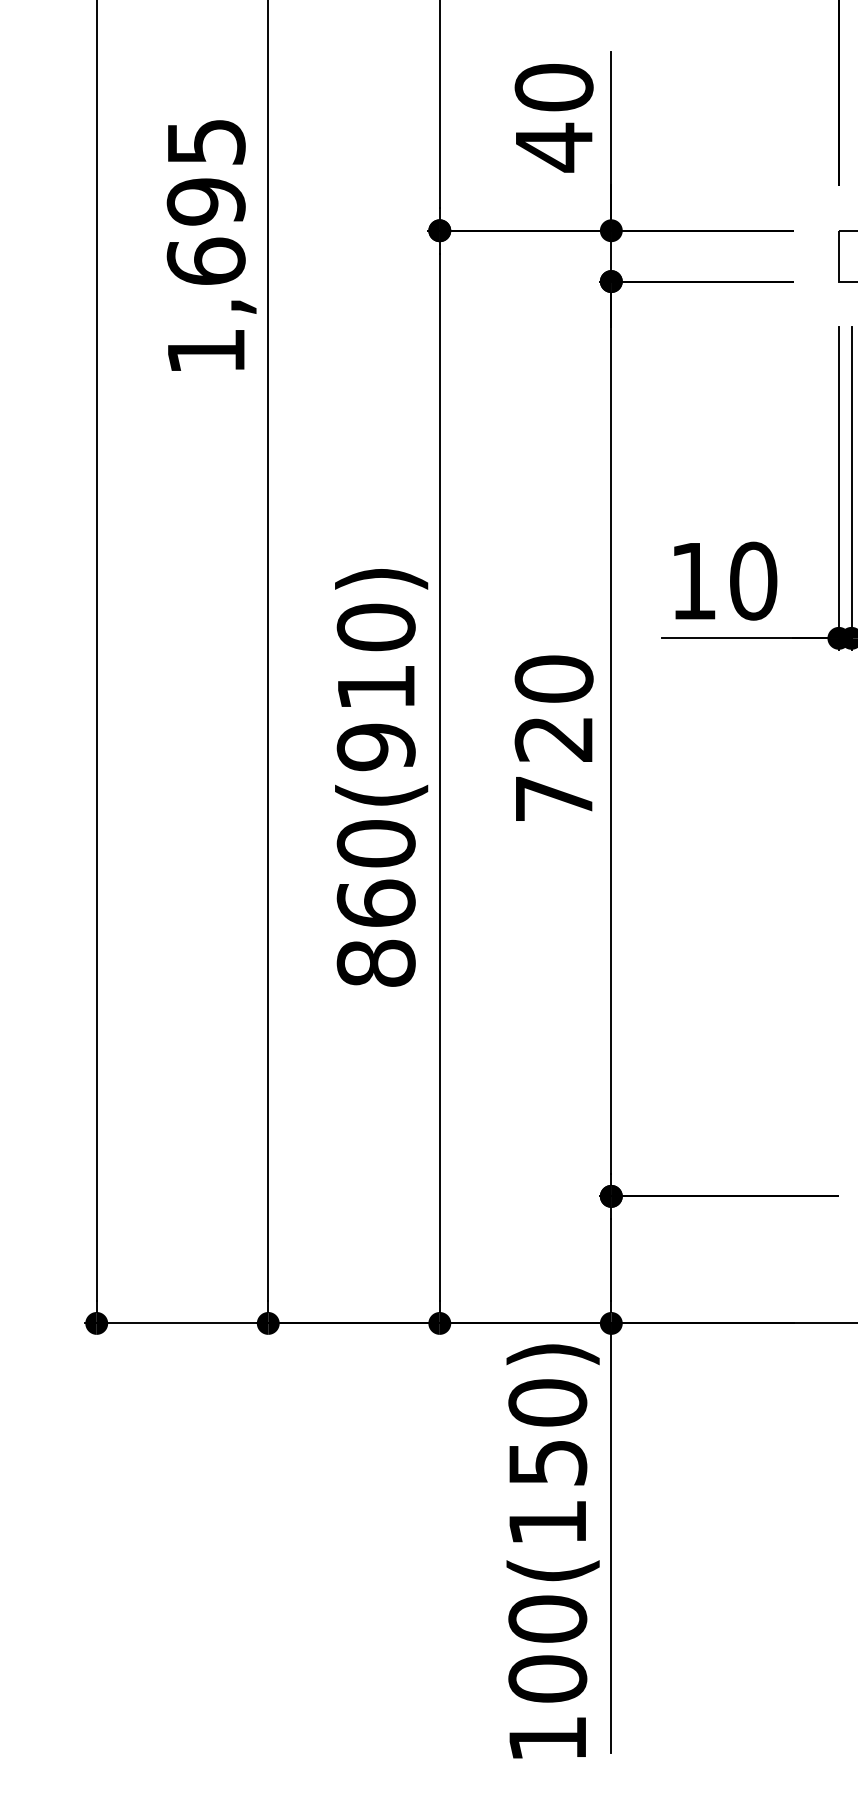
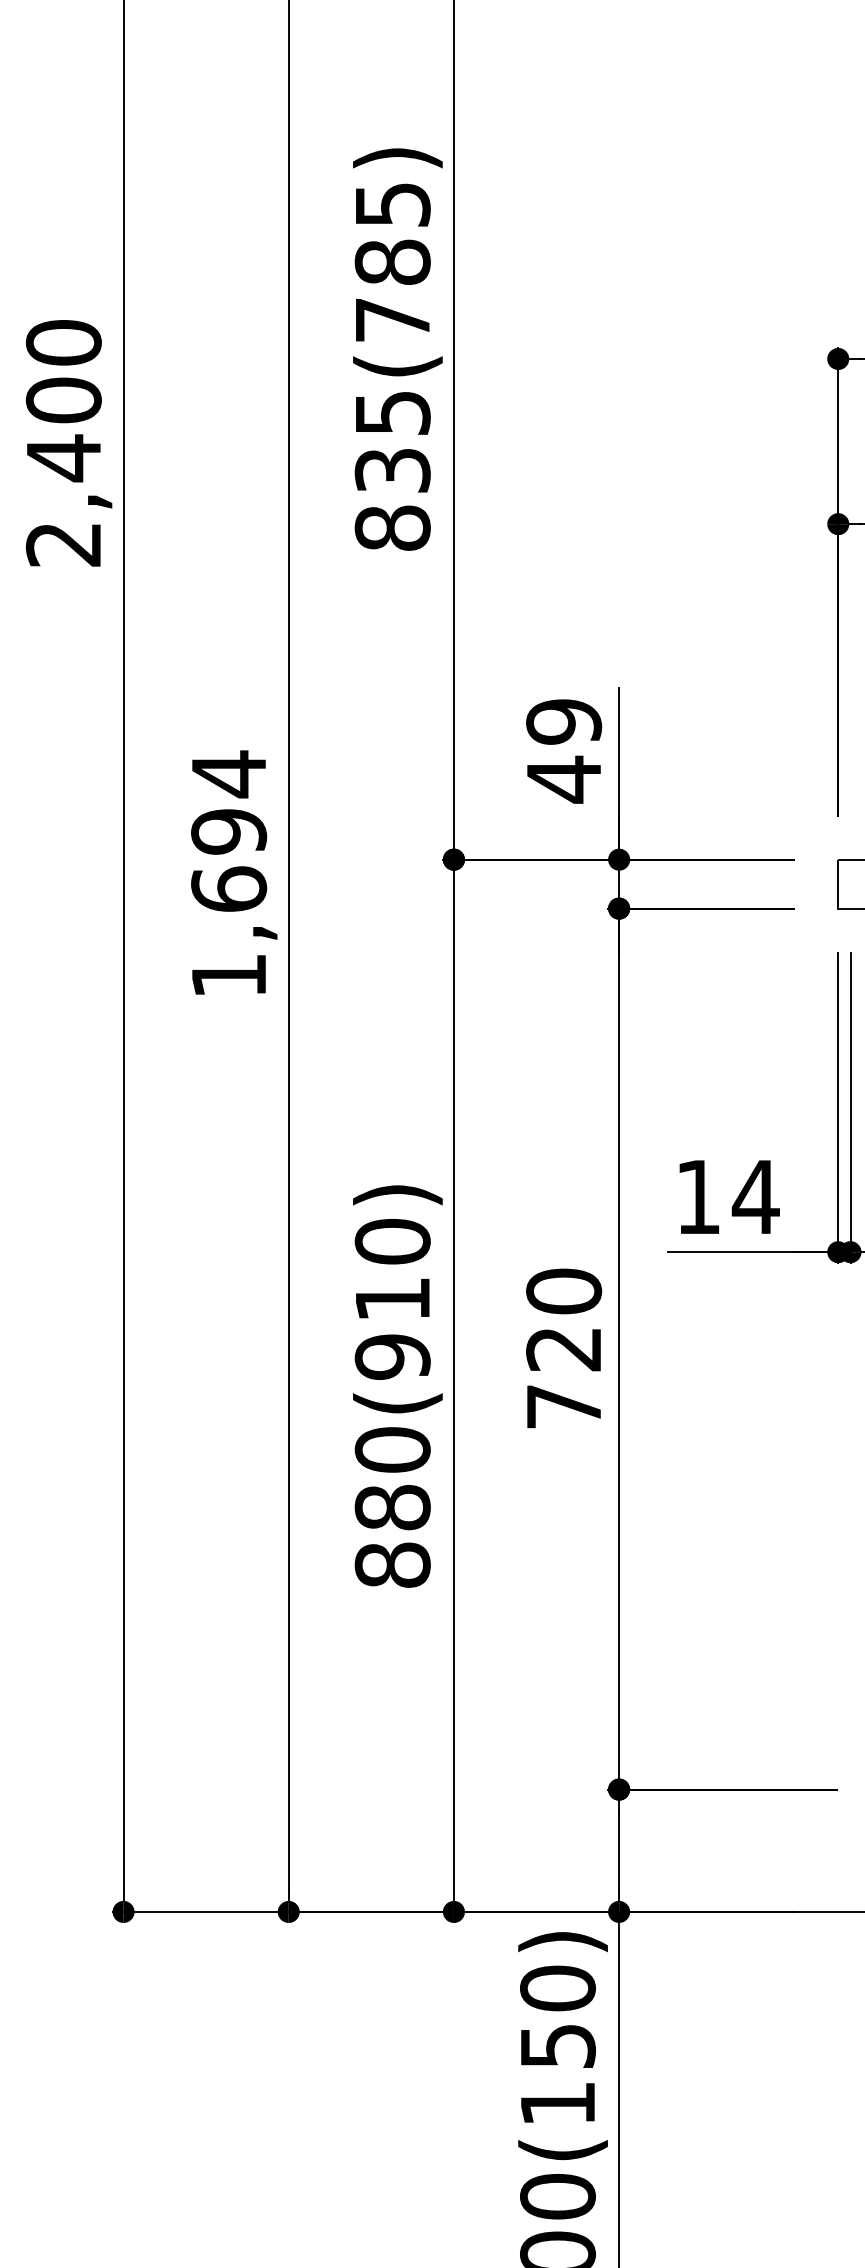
text: (554, 87) -> (564, 721), 40 -> 49
text: (206, 142) -> (229, 774), 1,695 -> 1,694
text: (752, 581) -> (755, 1197), 10 -> 14
text: (376, 903) -> (392, 1507), 860(910) -> 880(910)

